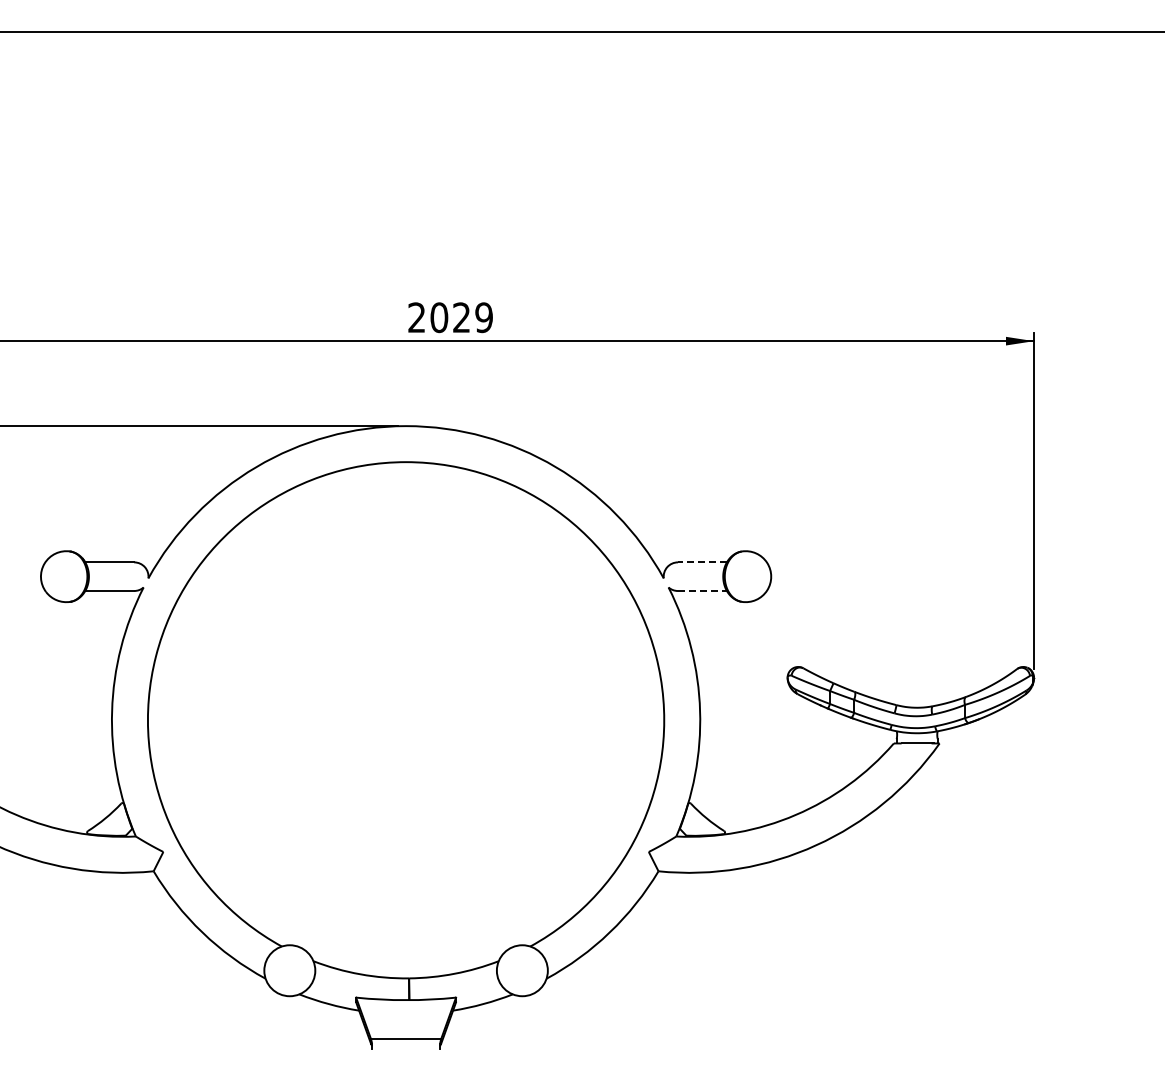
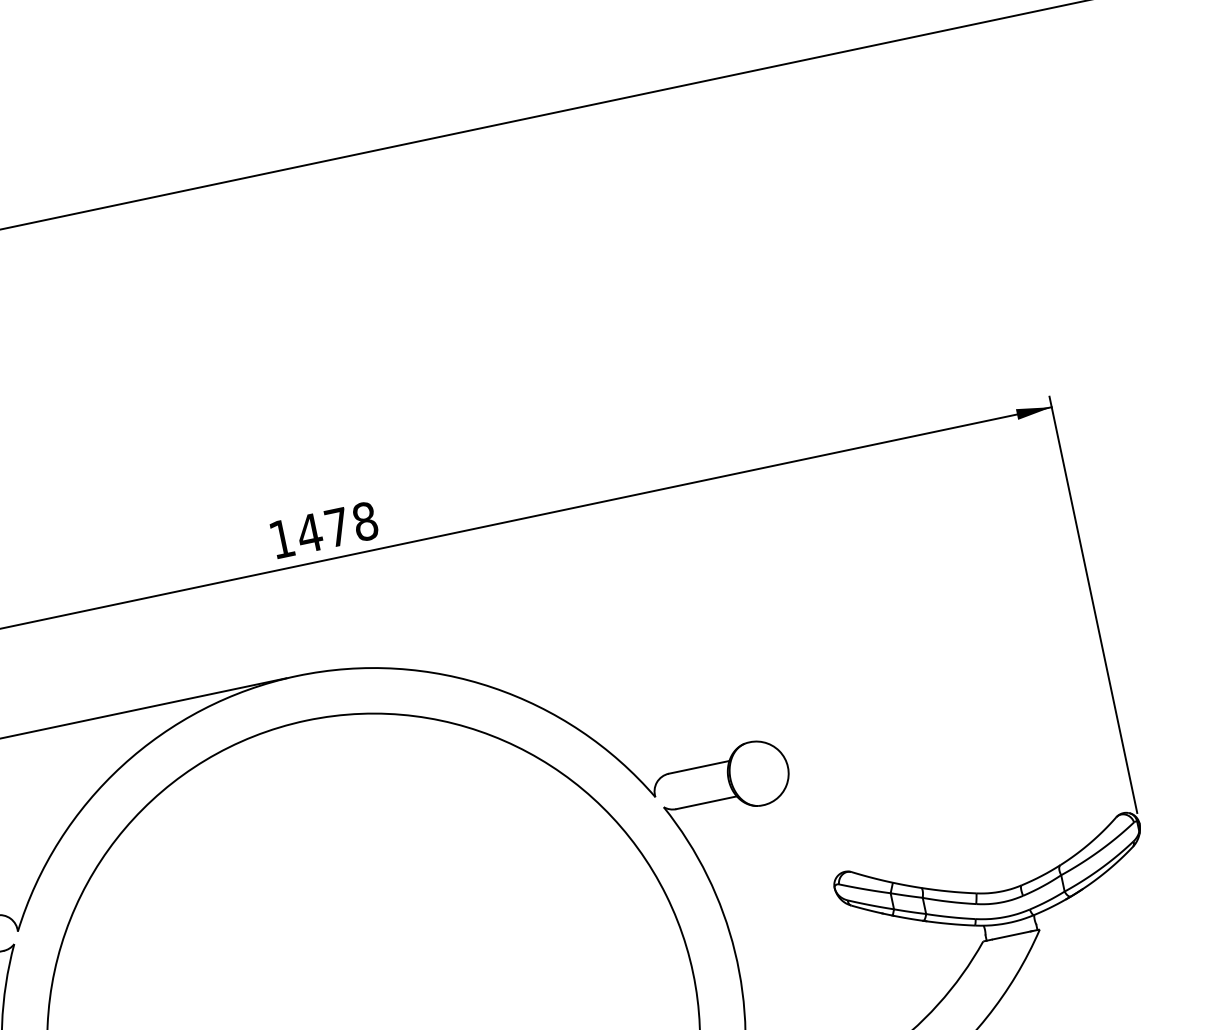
text: (450, 317) -> (323, 530), 2029 -> 1478
line: (701, 562) -> (698, 767), dashed -> solid
line: (702, 591) -> (706, 803), dashed -> solid

